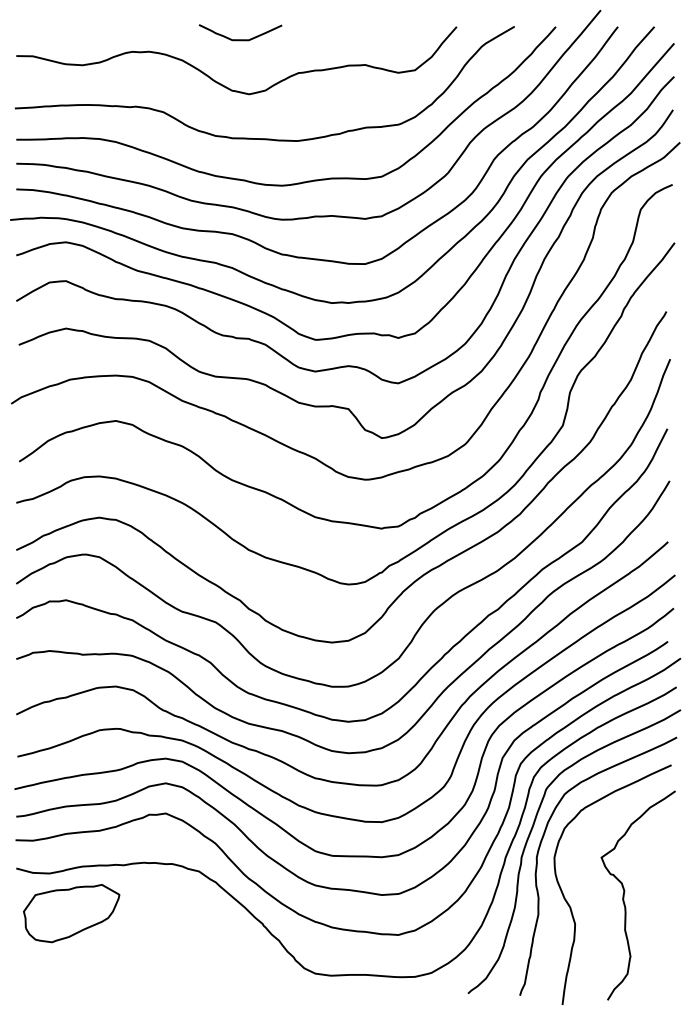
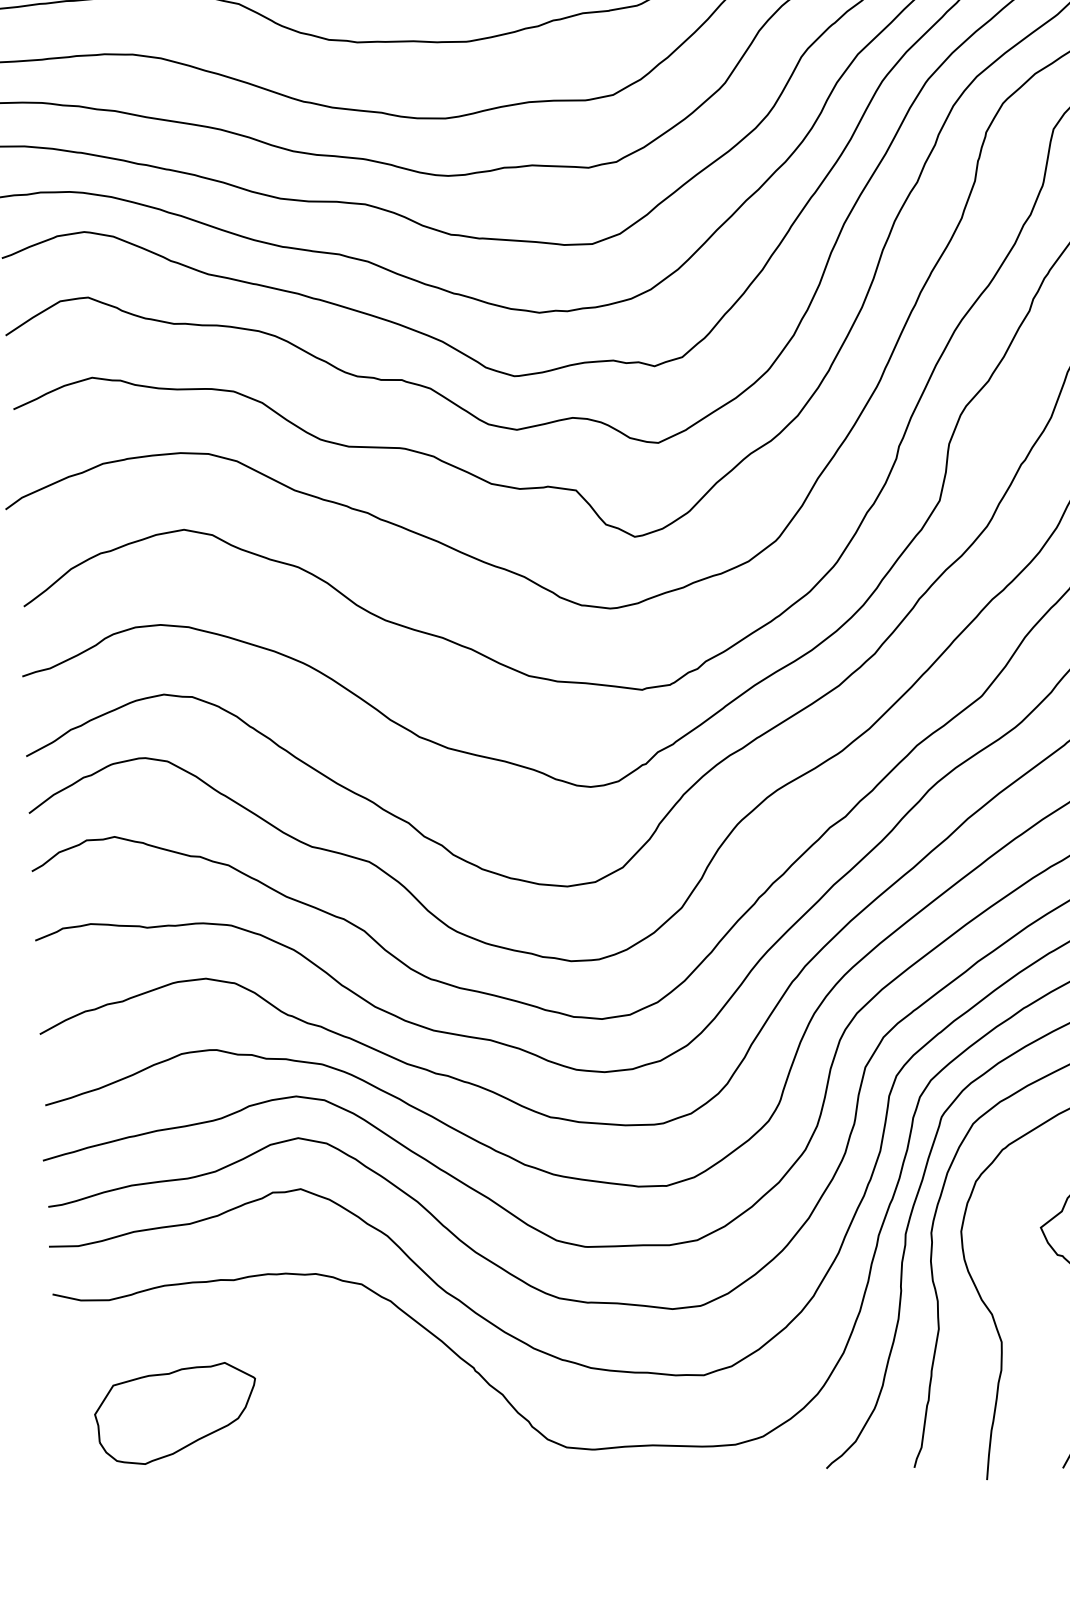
part: (71, 913) -> (175, 1413), moved

